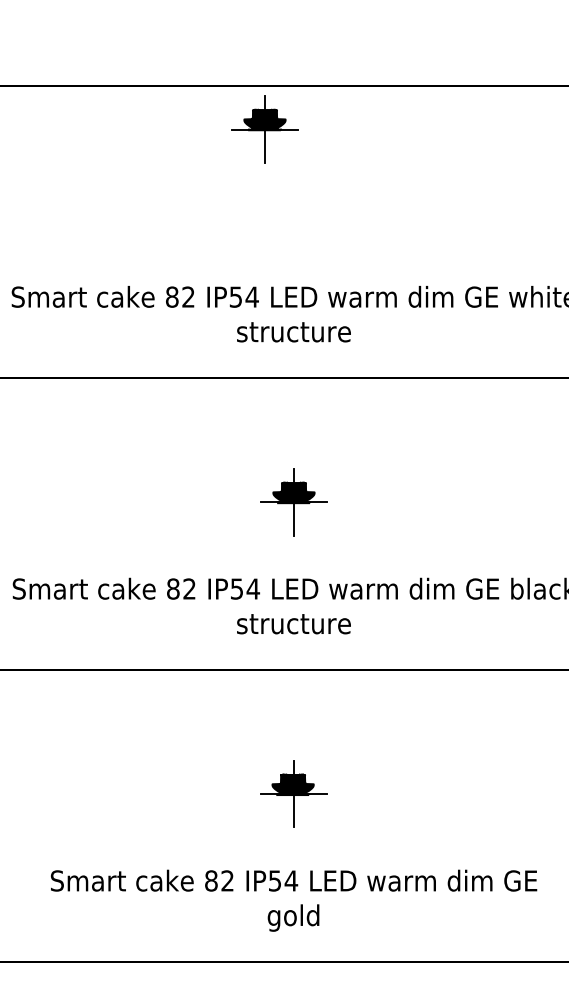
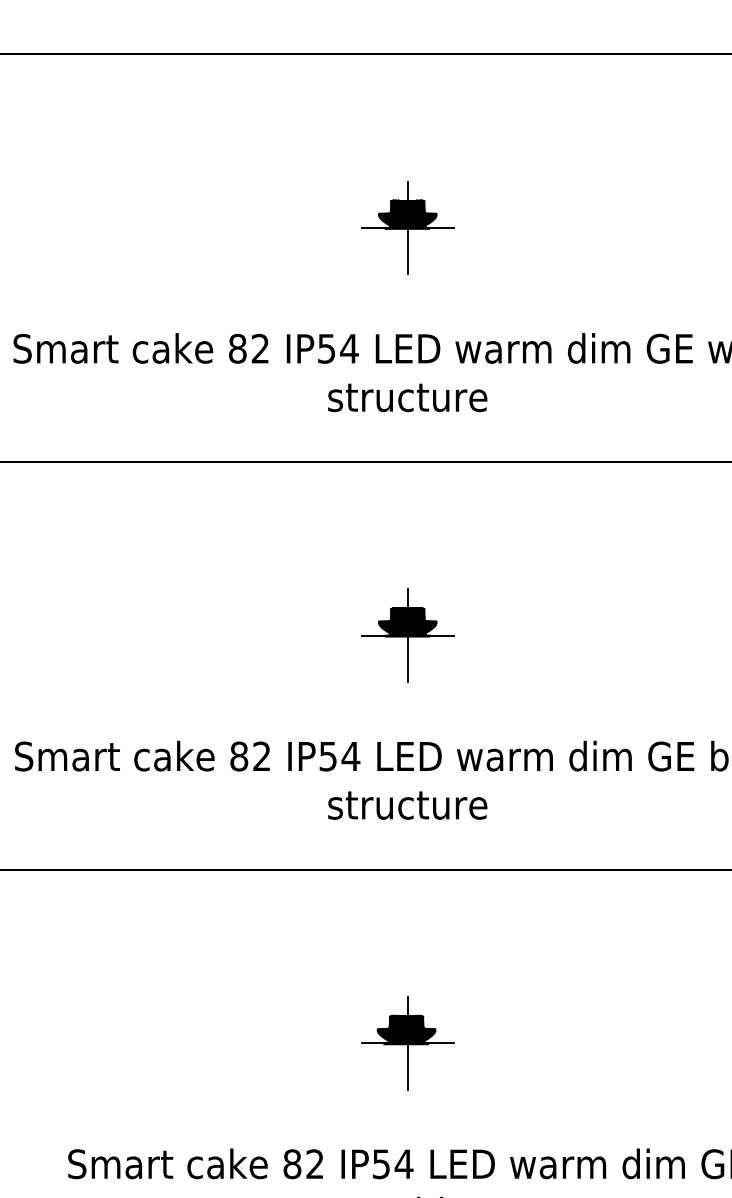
part: (264, 129) -> (407, 227), moved

